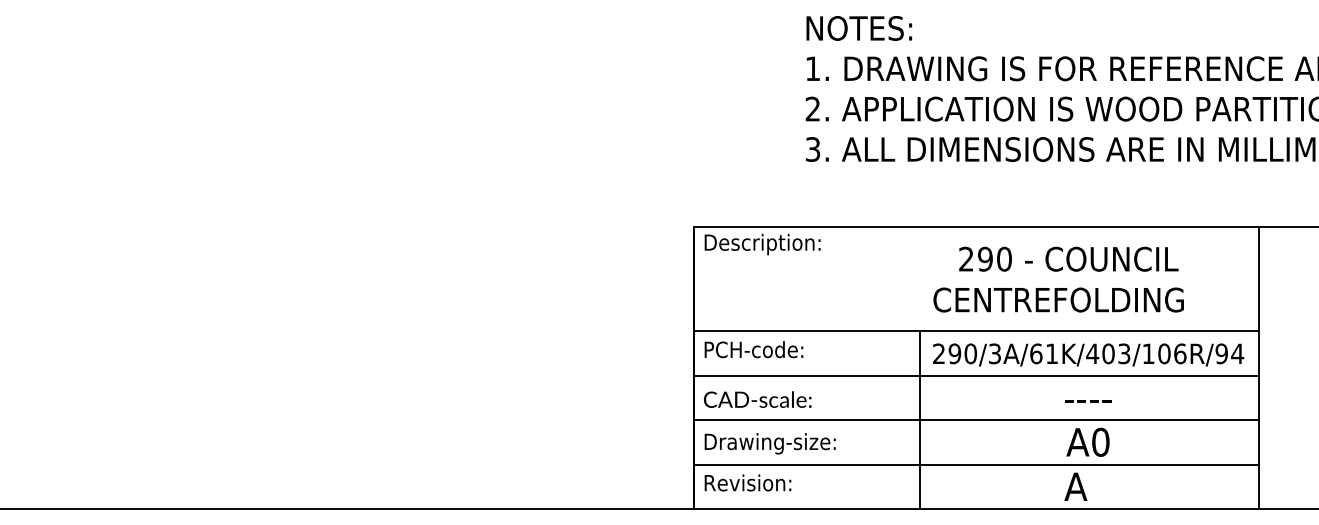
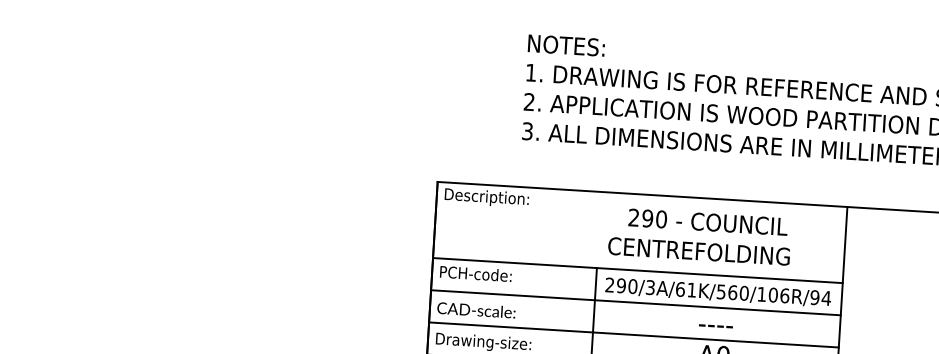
text: (1108, 353) -> (732, 292), 290/3A/61K/403/106R/94 -> 290/3A/61K/560/106R/94

